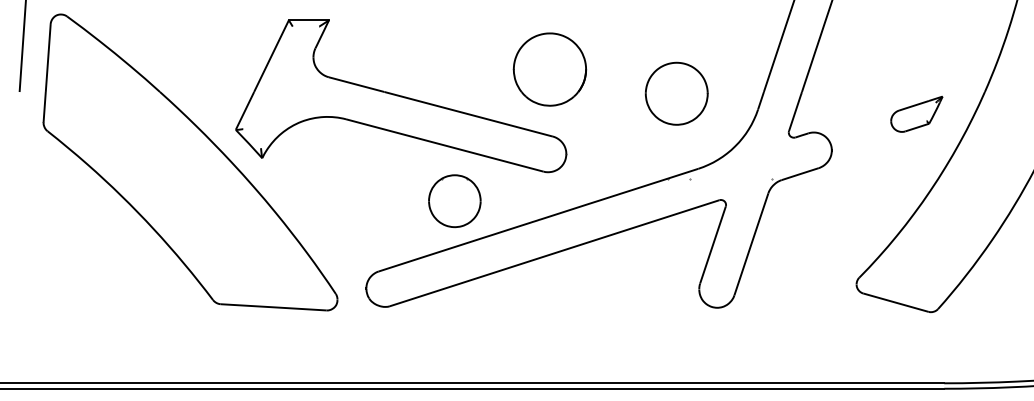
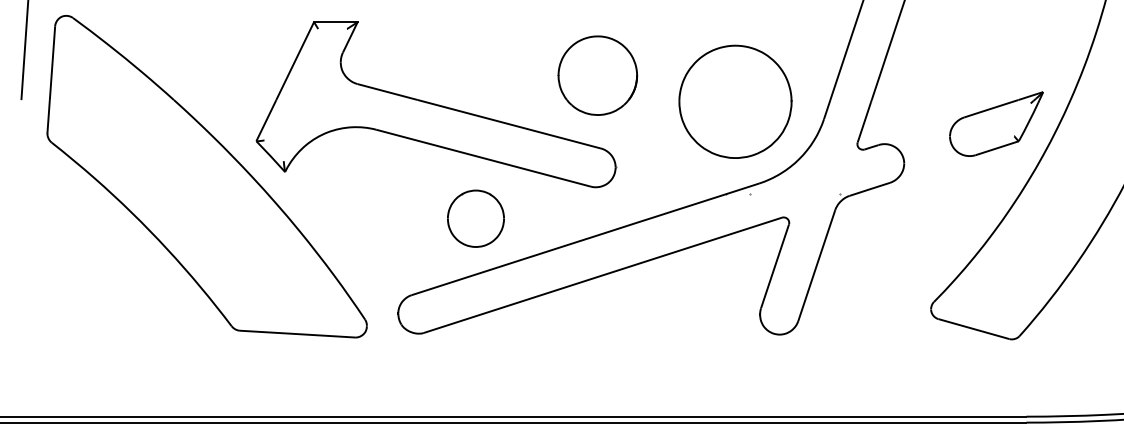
part: (676, 93) -> (735, 101), size x1.67
part: (916, 114) -> (996, 124), size x1.67
part: (454, 201) -> (475, 219), moved

